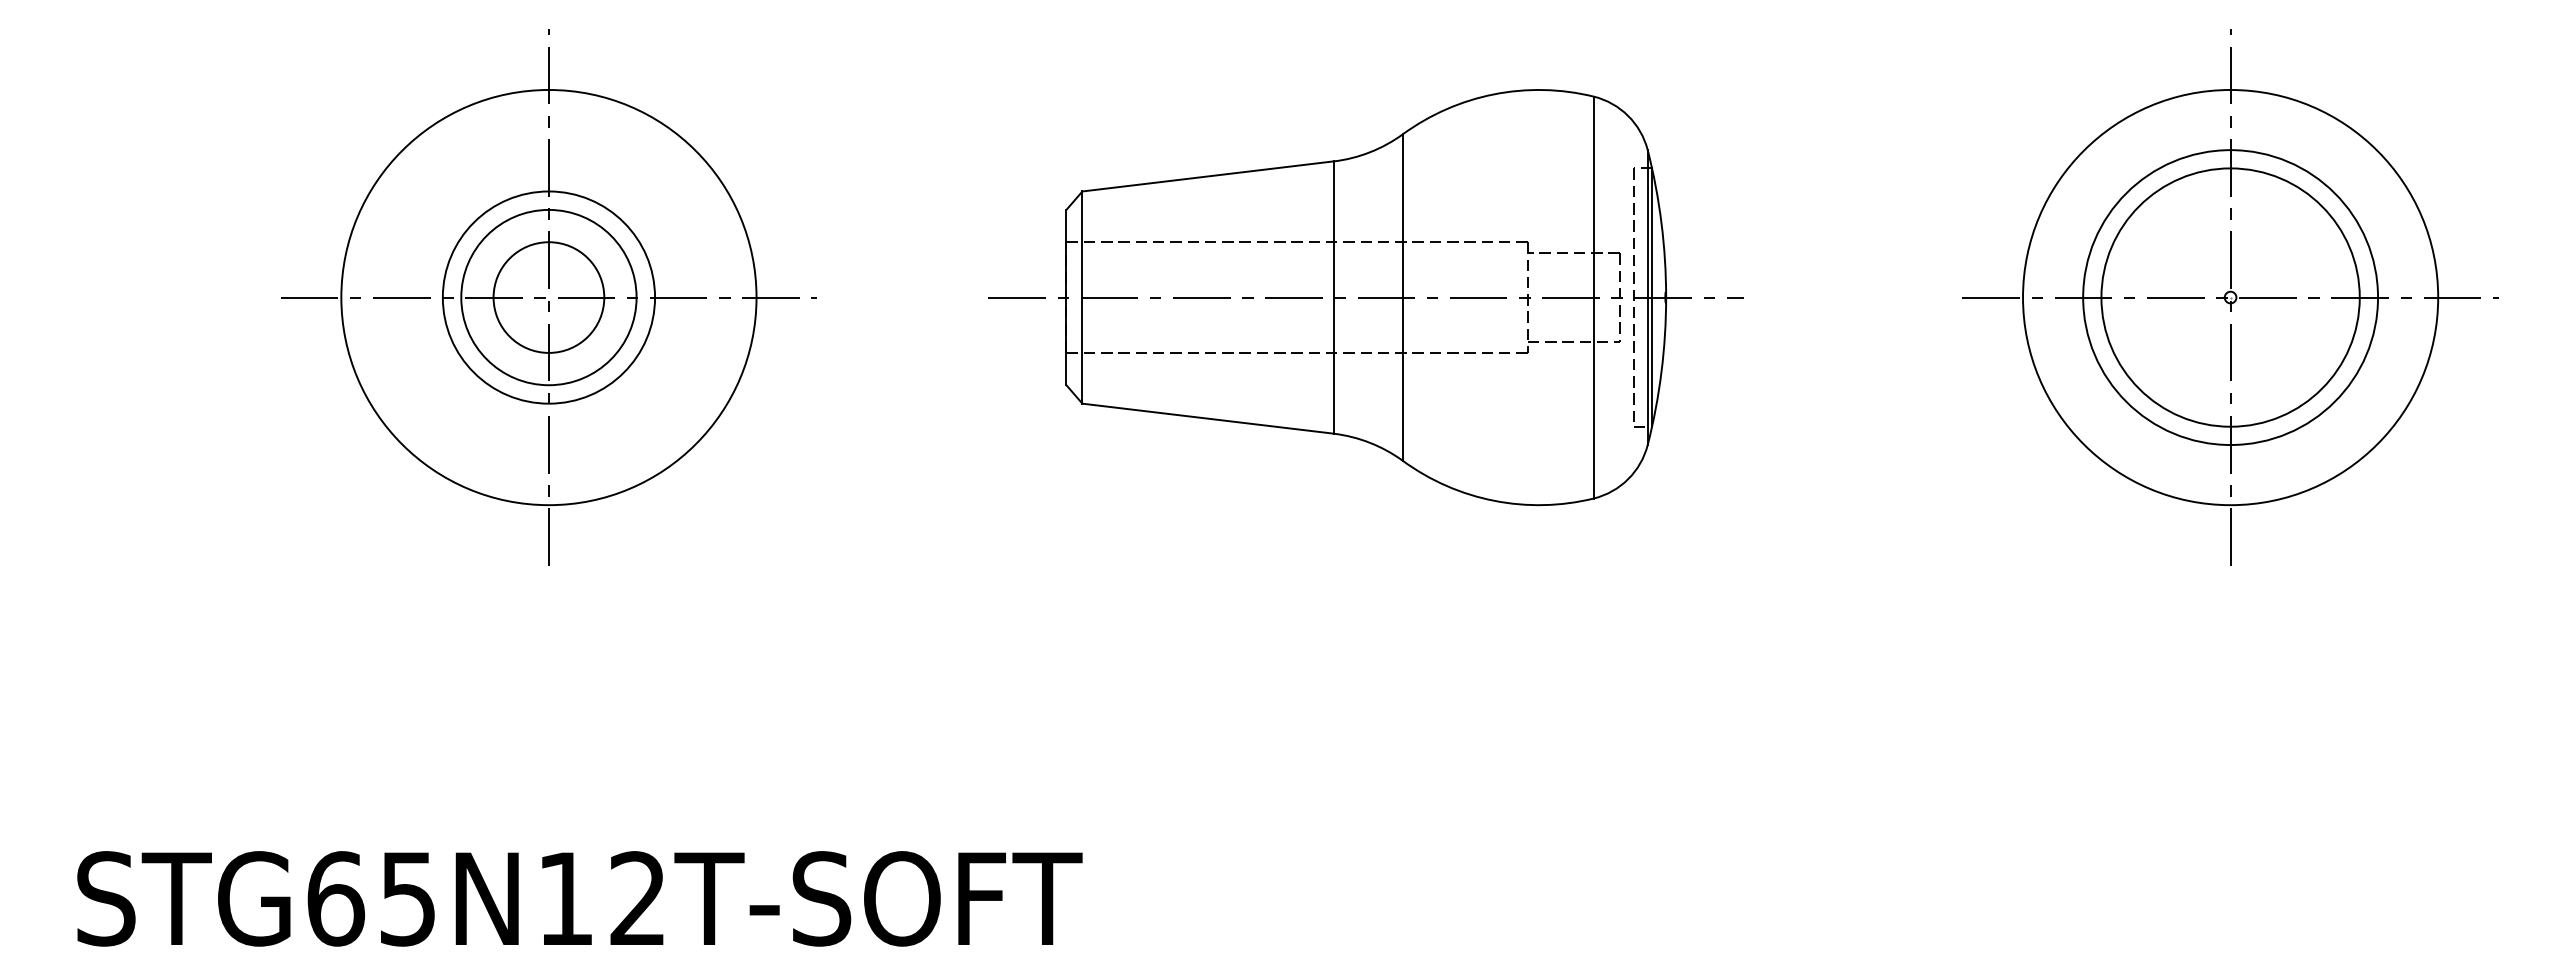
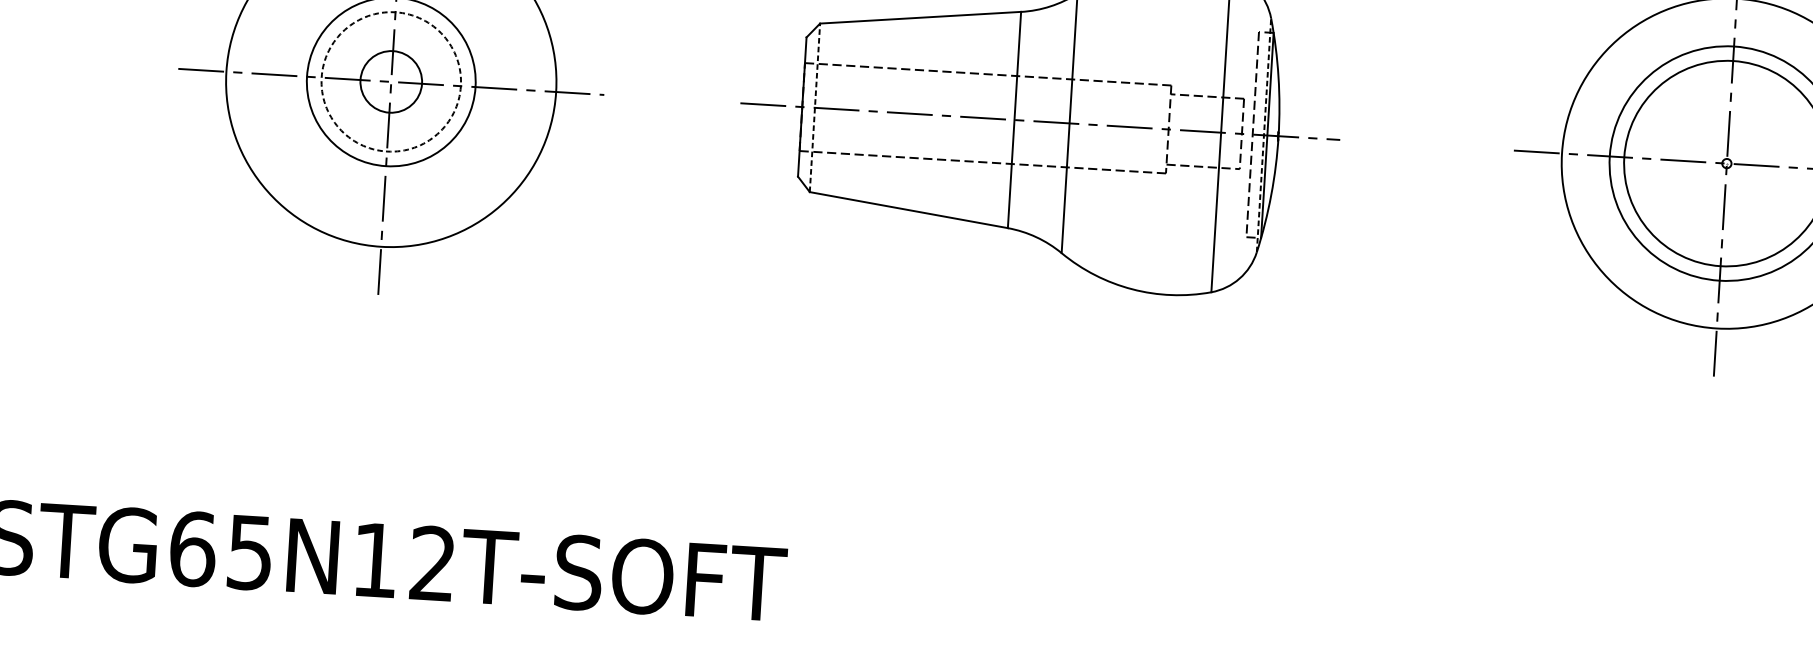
circle: (548, 297) -> (390, 81), size x0.7
circle: (548, 297) -> (390, 81), solid -> dashed
line: (1082, 297) -> (815, 107), solid -> dashed
line: (1647, 297) -> (1263, 135), solid -> dashed

